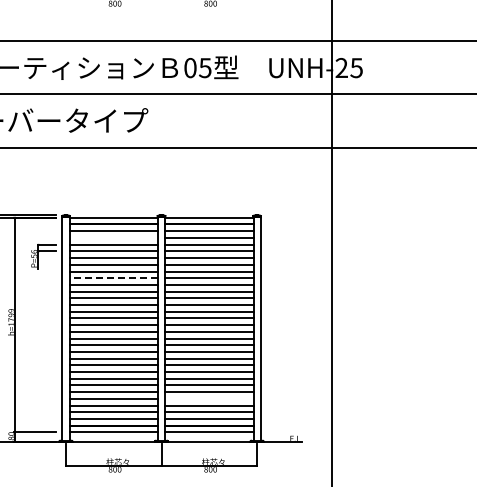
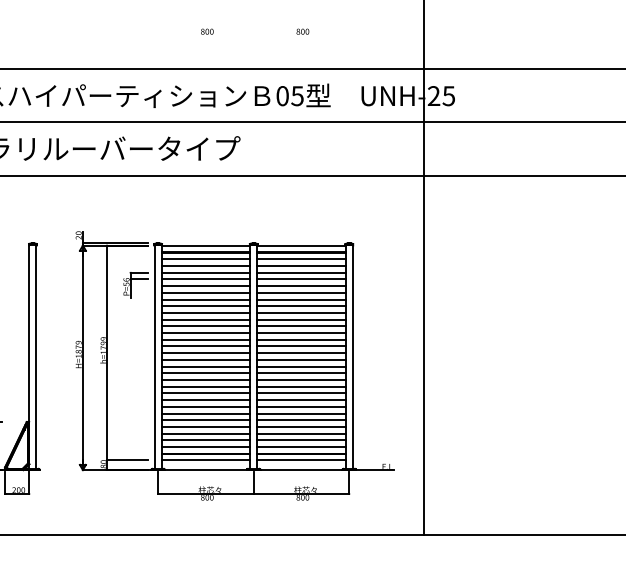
line: (113, 238) -> (205, 266), added
line: (113, 278) -> (205, 306), dashed -> solid
line: (209, 398) -> (301, 426), added

